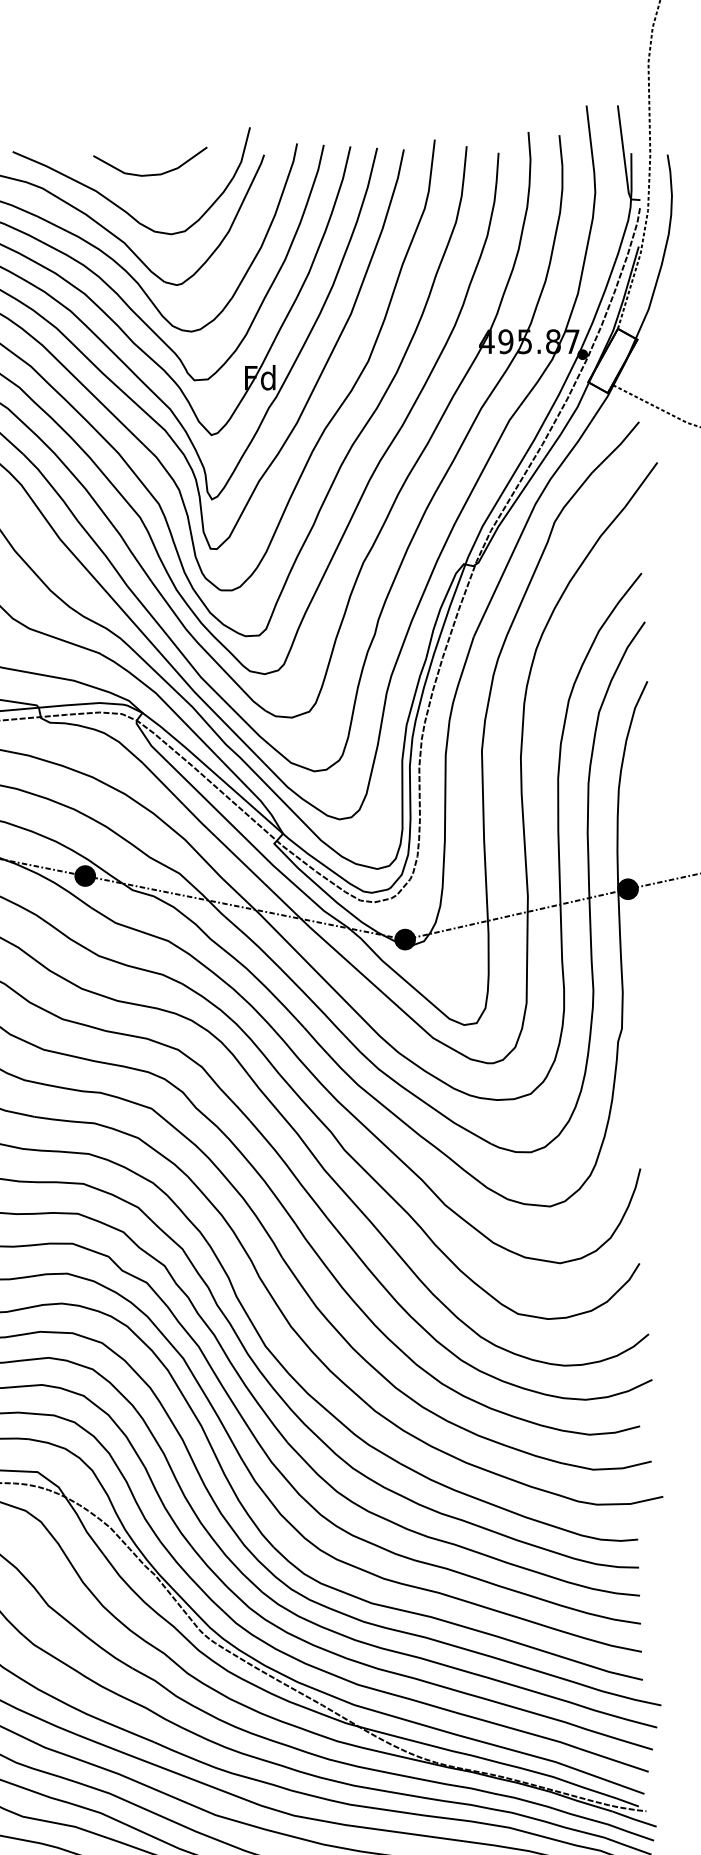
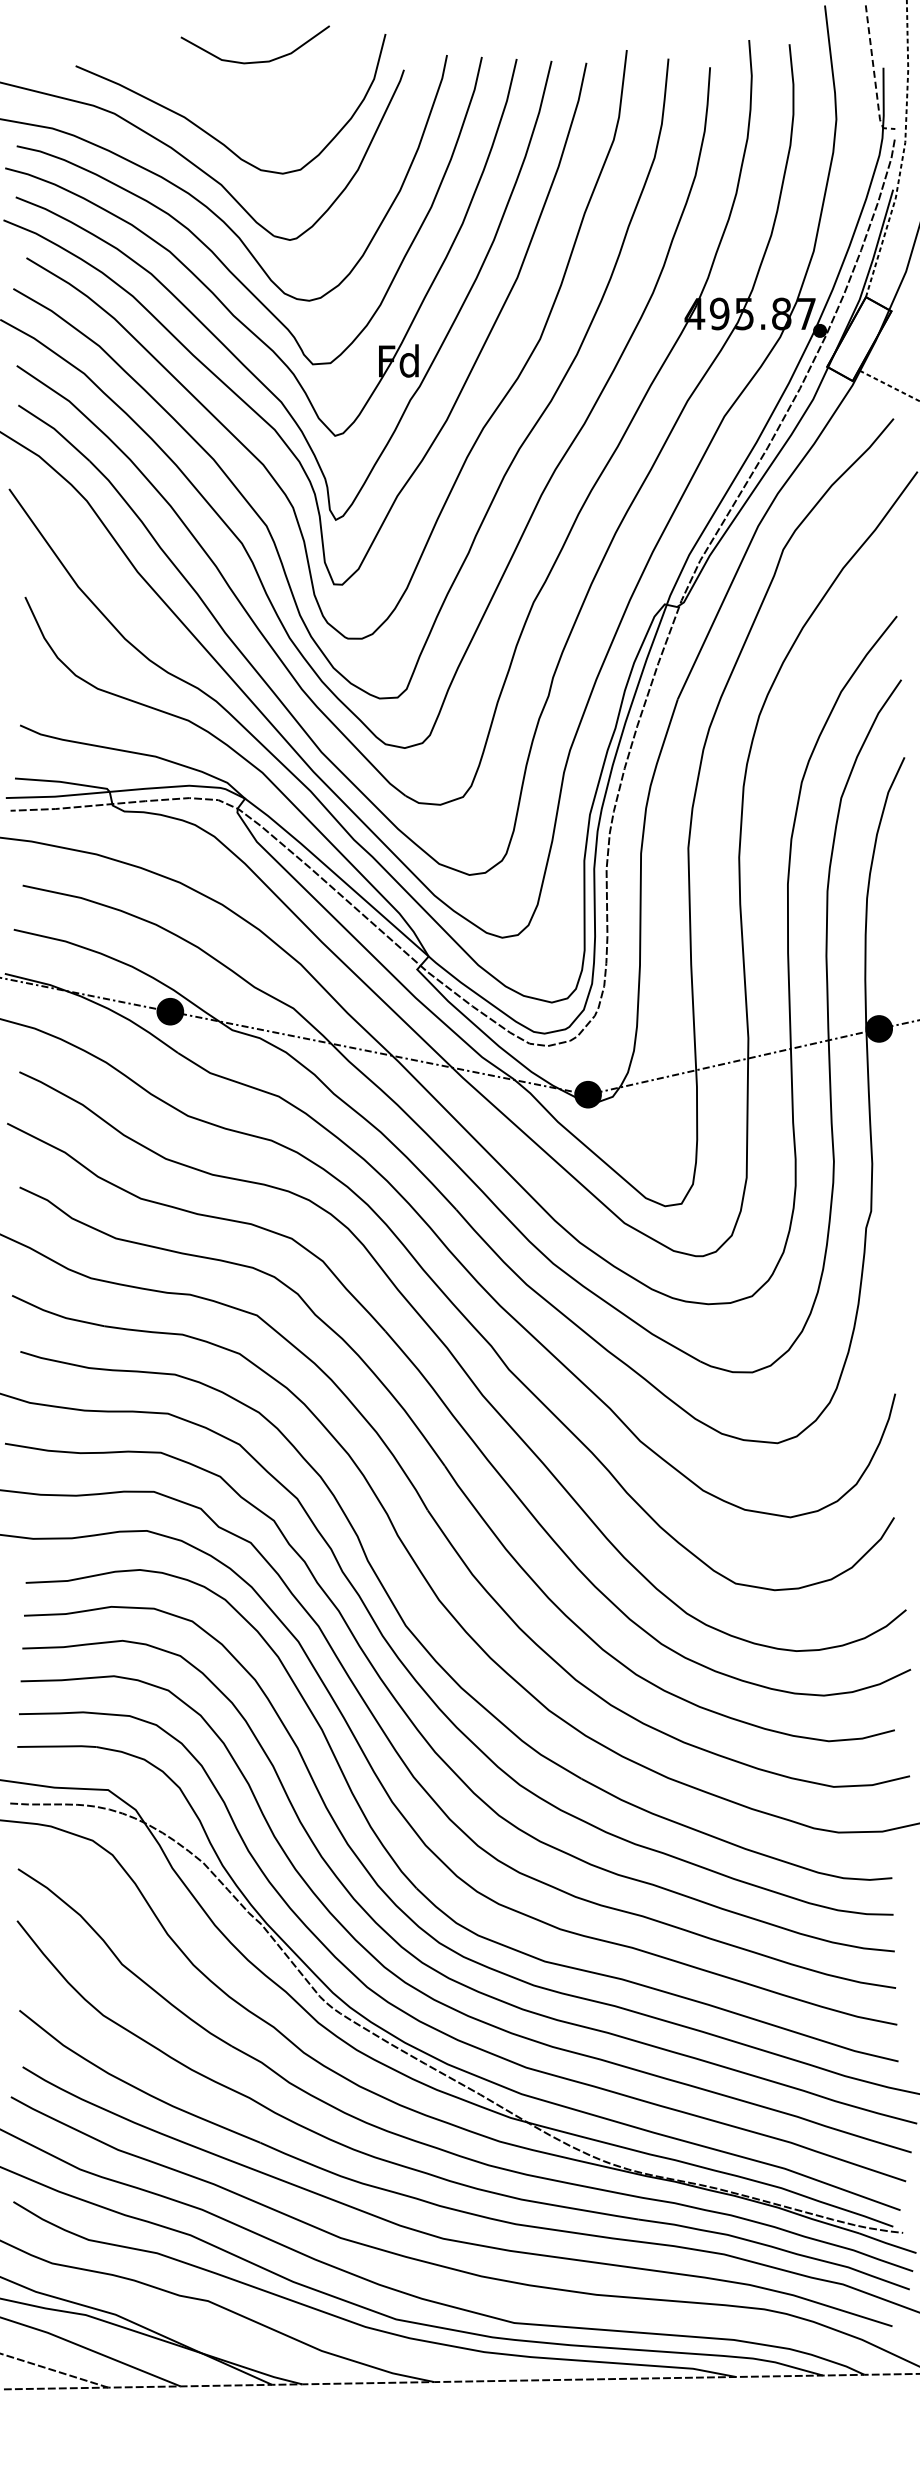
line: (624, 158) -> (874, 74), solid -> dashed
curve: (149, 174) -> (254, 61), moved

